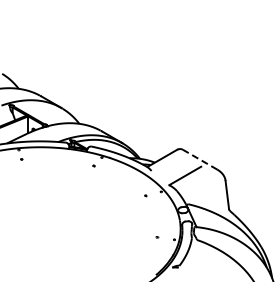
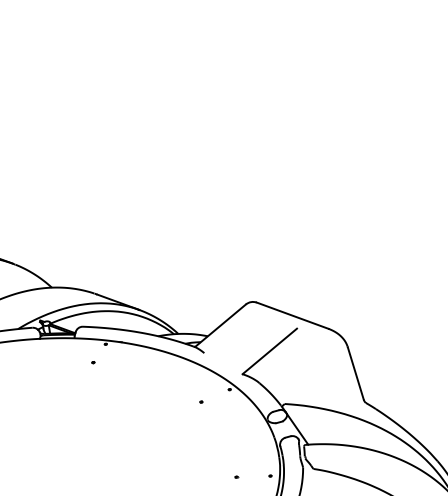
line: (200, 159) -> (293, 315), dashed -> solid

